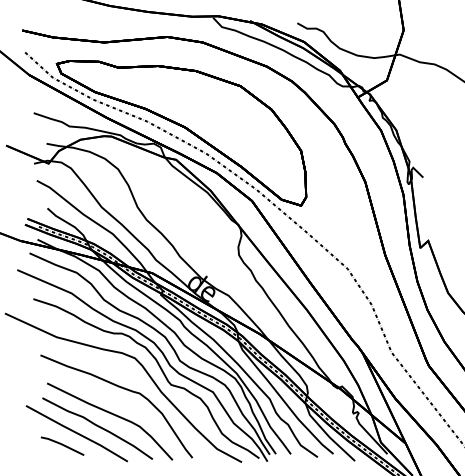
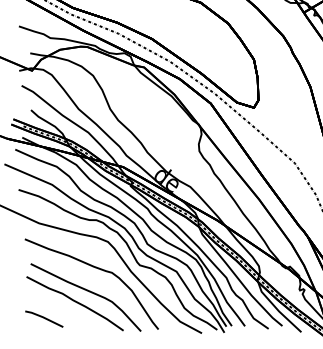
line: (76, 433) -> (56, 308), removed

